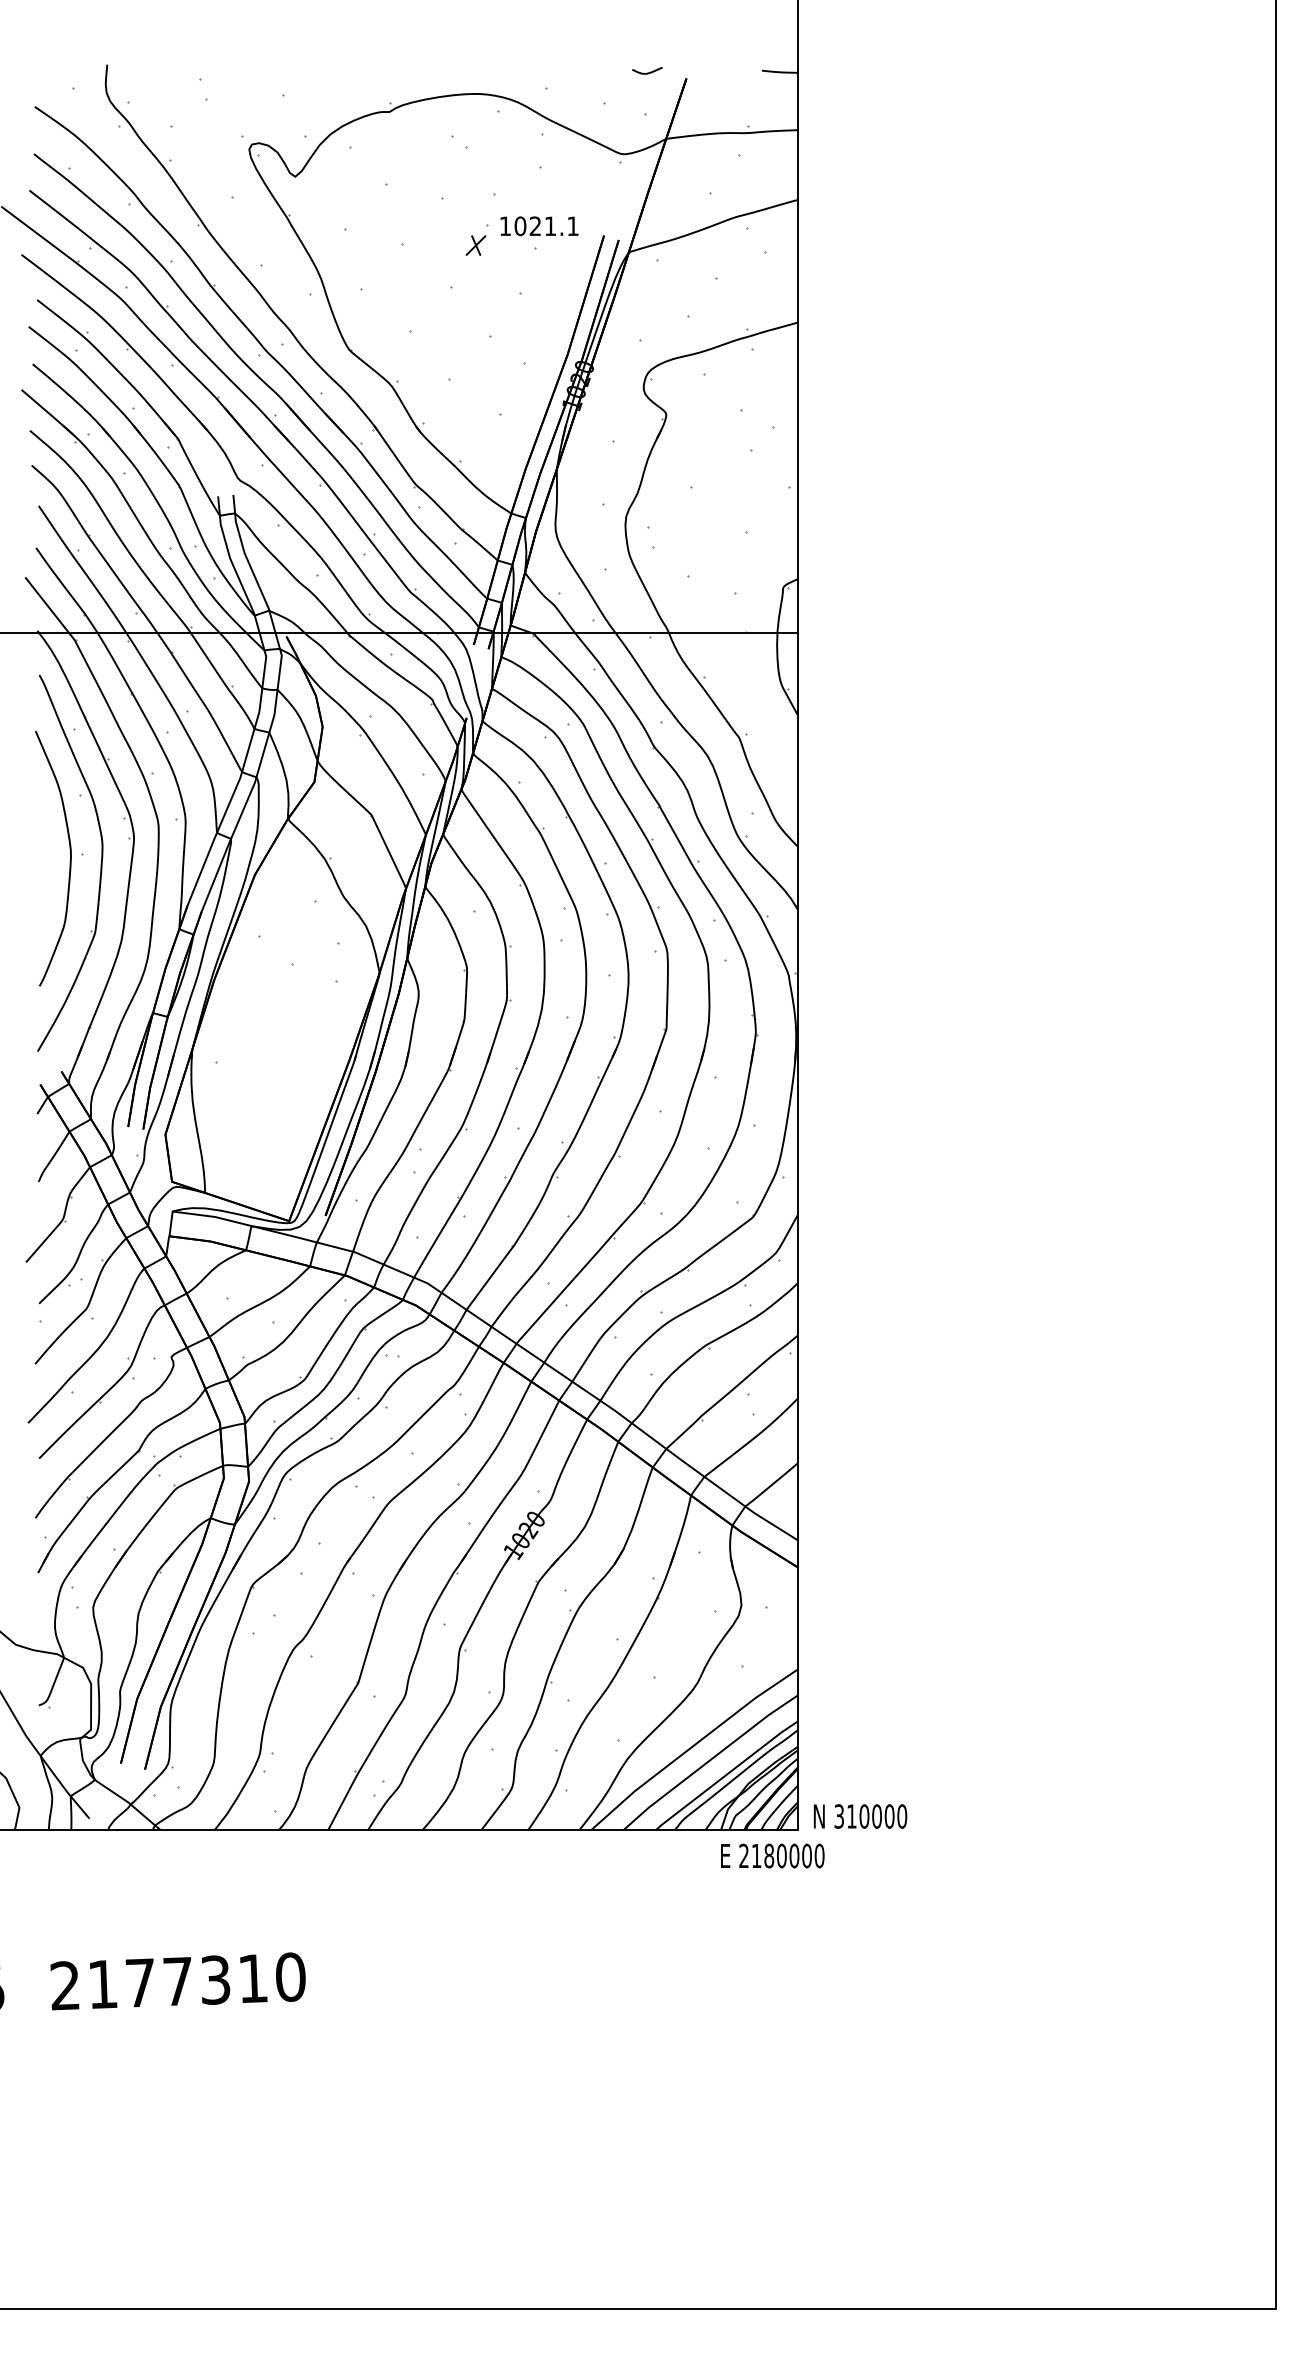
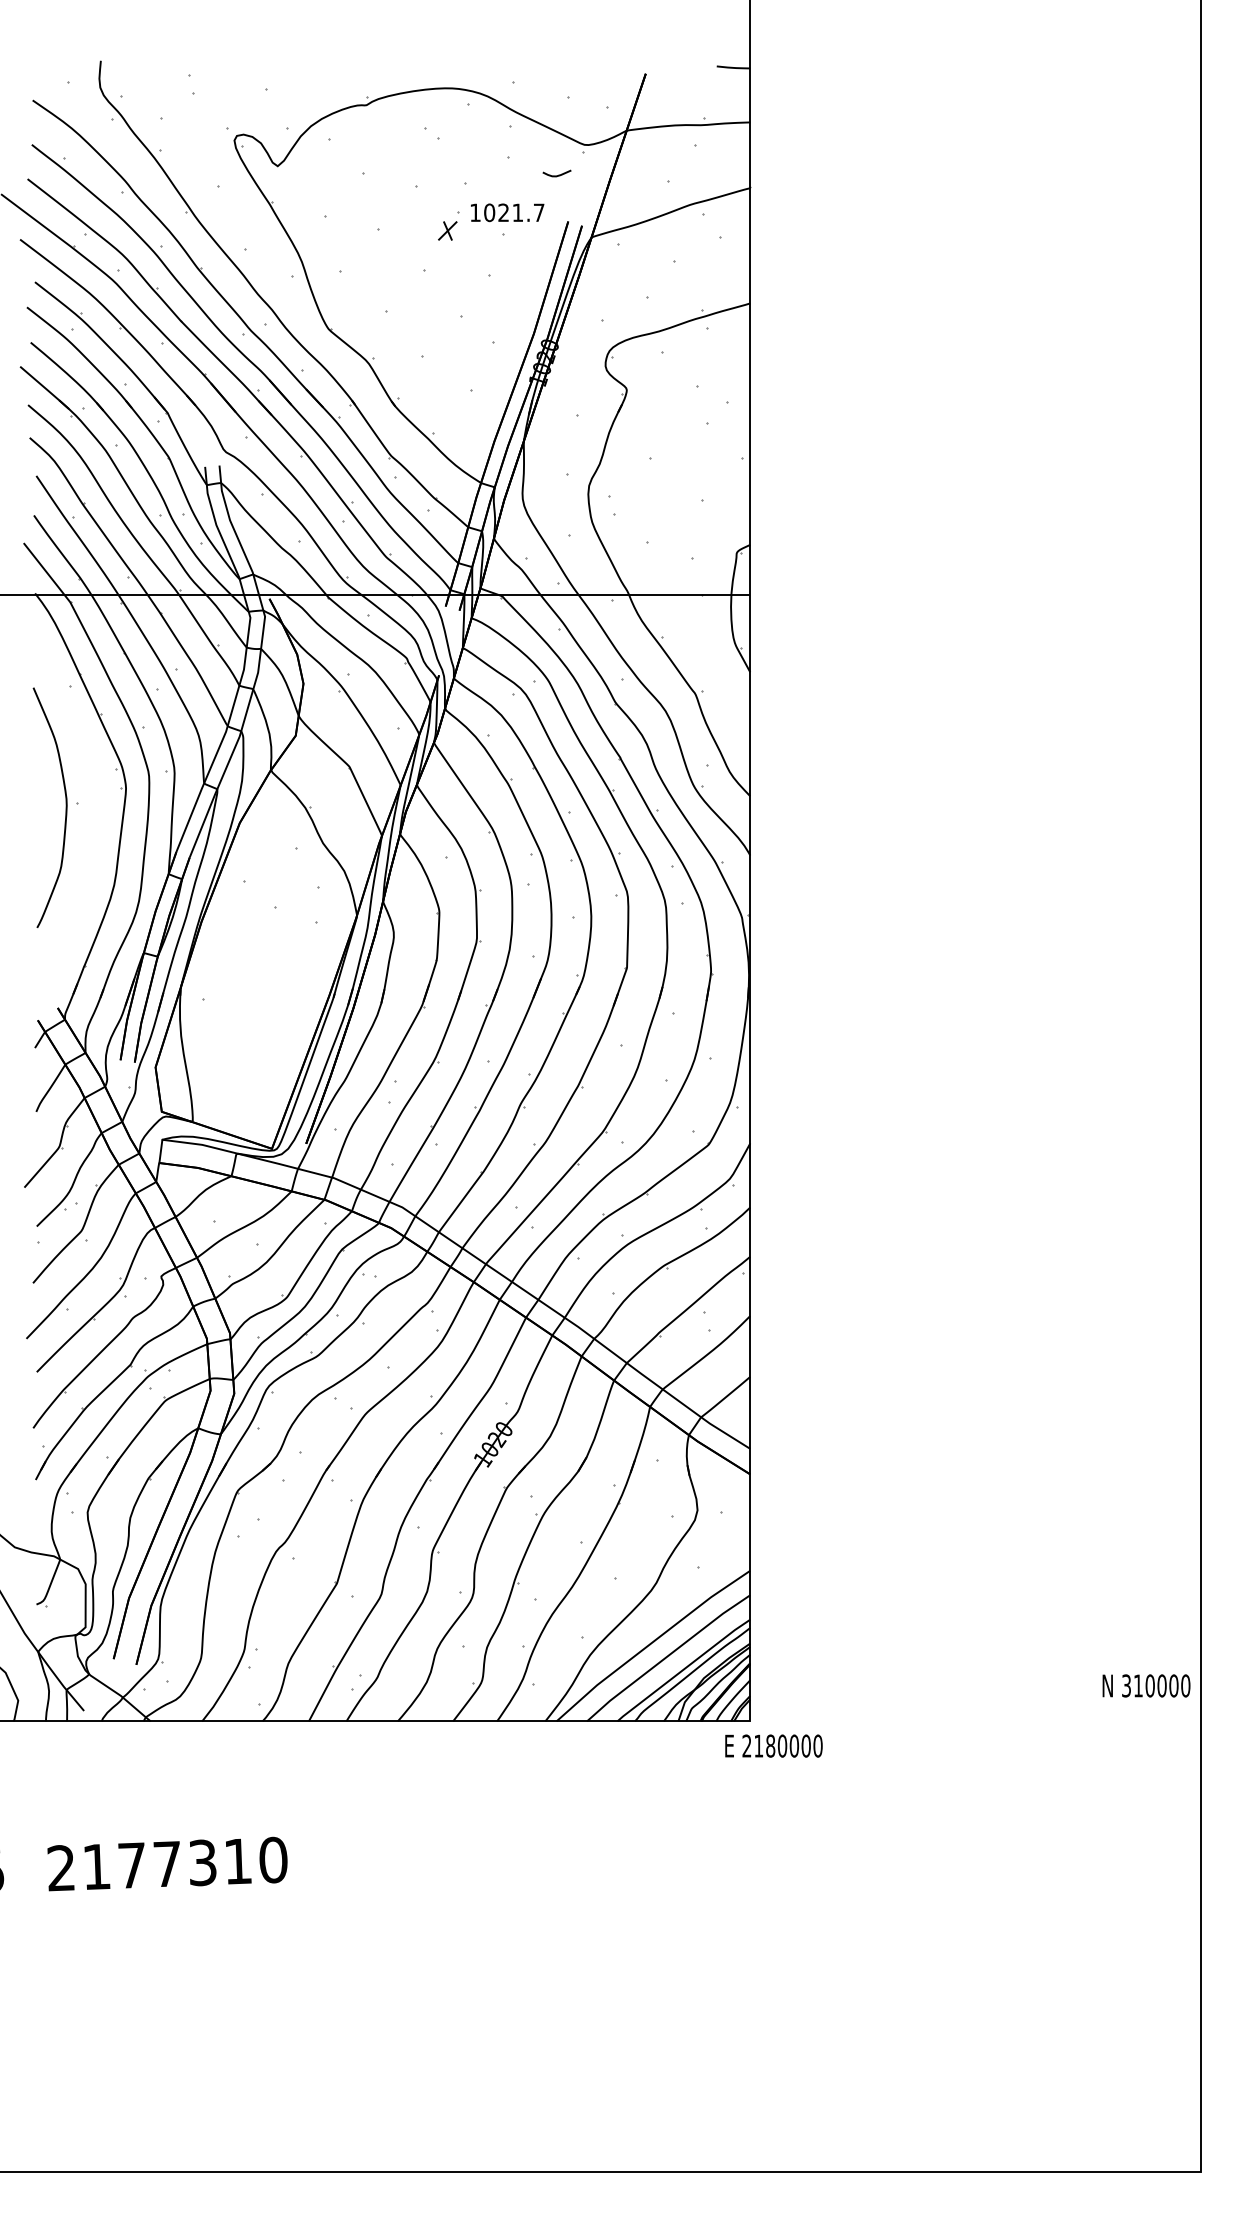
curve: (646, 72) -> (556, 175), moved
text: (573, 225) -> (539, 212), 1021.1 -> 1021.7
part: (100, 862) -> (94, 811), removed
text: (860, 1816) -> (1146, 1685), moved
text: (772, 1855) -> (773, 1745), moved

